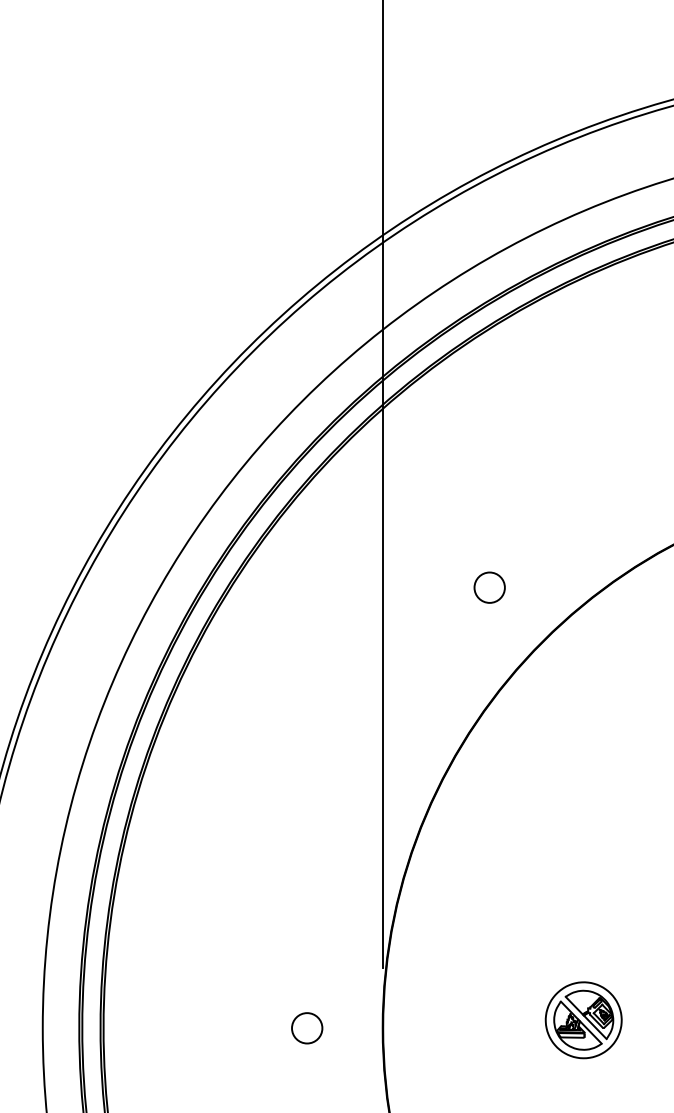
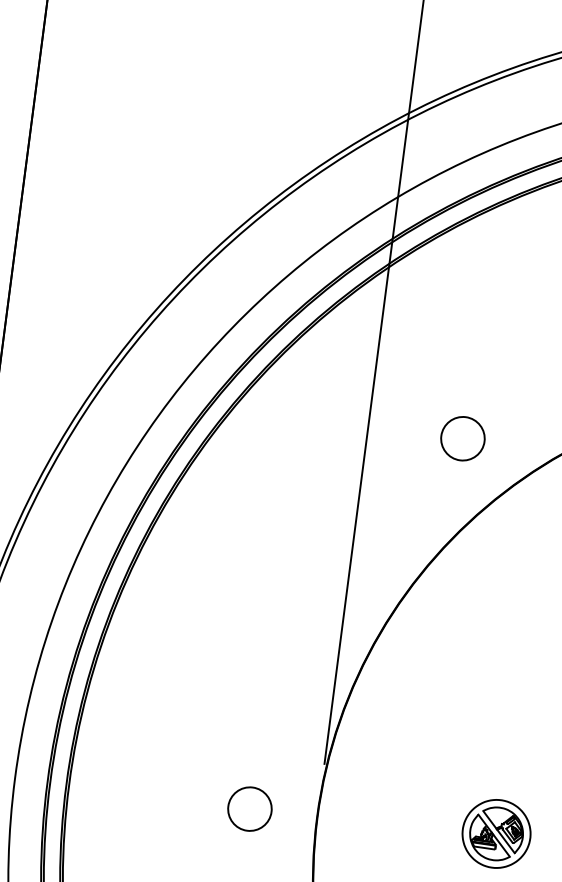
circle: (489, 587) -> (462, 438), size x1.6
circle: (307, 1028) -> (250, 809), size x1.6

